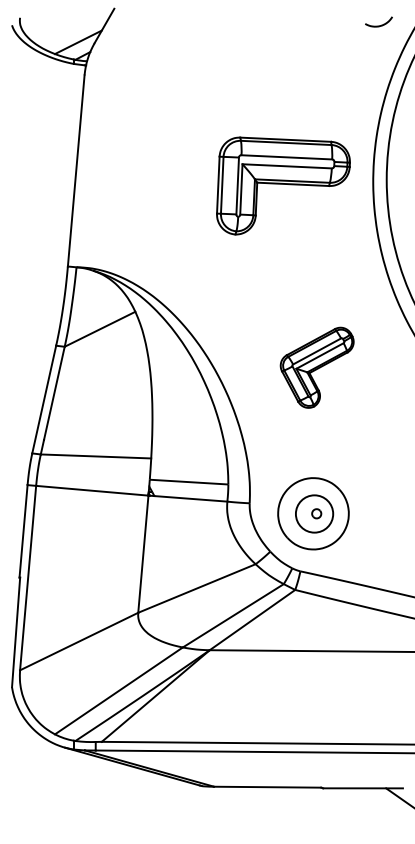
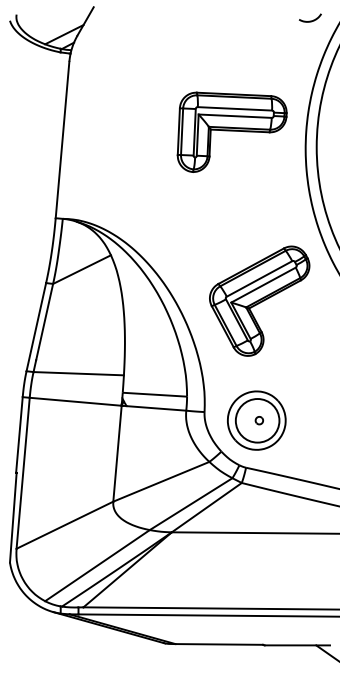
part: (282, 185) -> (231, 131), moved
part: (316, 367) -> (259, 300), size x1.67
circle: (314, 513) -> (257, 420), size x1.43

